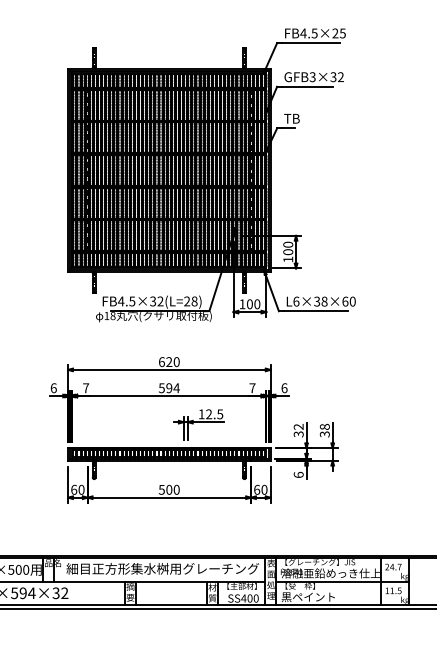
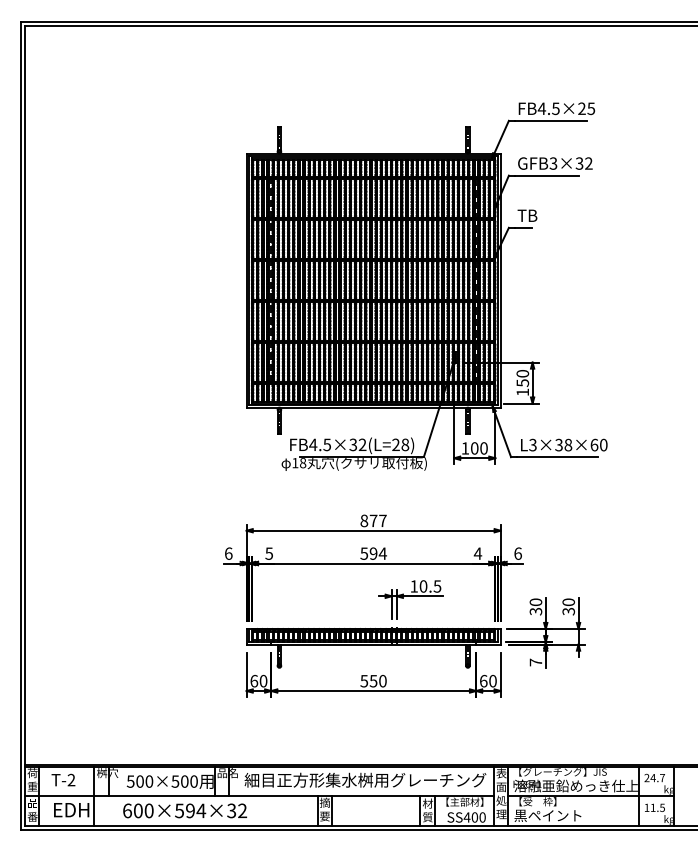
text: (288, 251) -> (522, 382), 100 -> 150
text: (295, 301) -> (532, 444), L6×38×60 -> L3×38×60
text: (169, 361) -> (373, 520), 620 -> 877
text: (86, 388) -> (269, 553), 7 -> 5
text: (252, 388) -> (477, 553), 7 -> 4
text: (209, 414) -> (423, 586), 12.5 -> 10.5
text: (298, 427) -> (535, 602), 32 -> 30
text: (324, 427) -> (568, 602), 38 -> 30
text: (298, 474) -> (535, 662), 6 -> 7
text: (169, 489) -> (373, 680), 500 -> 550

